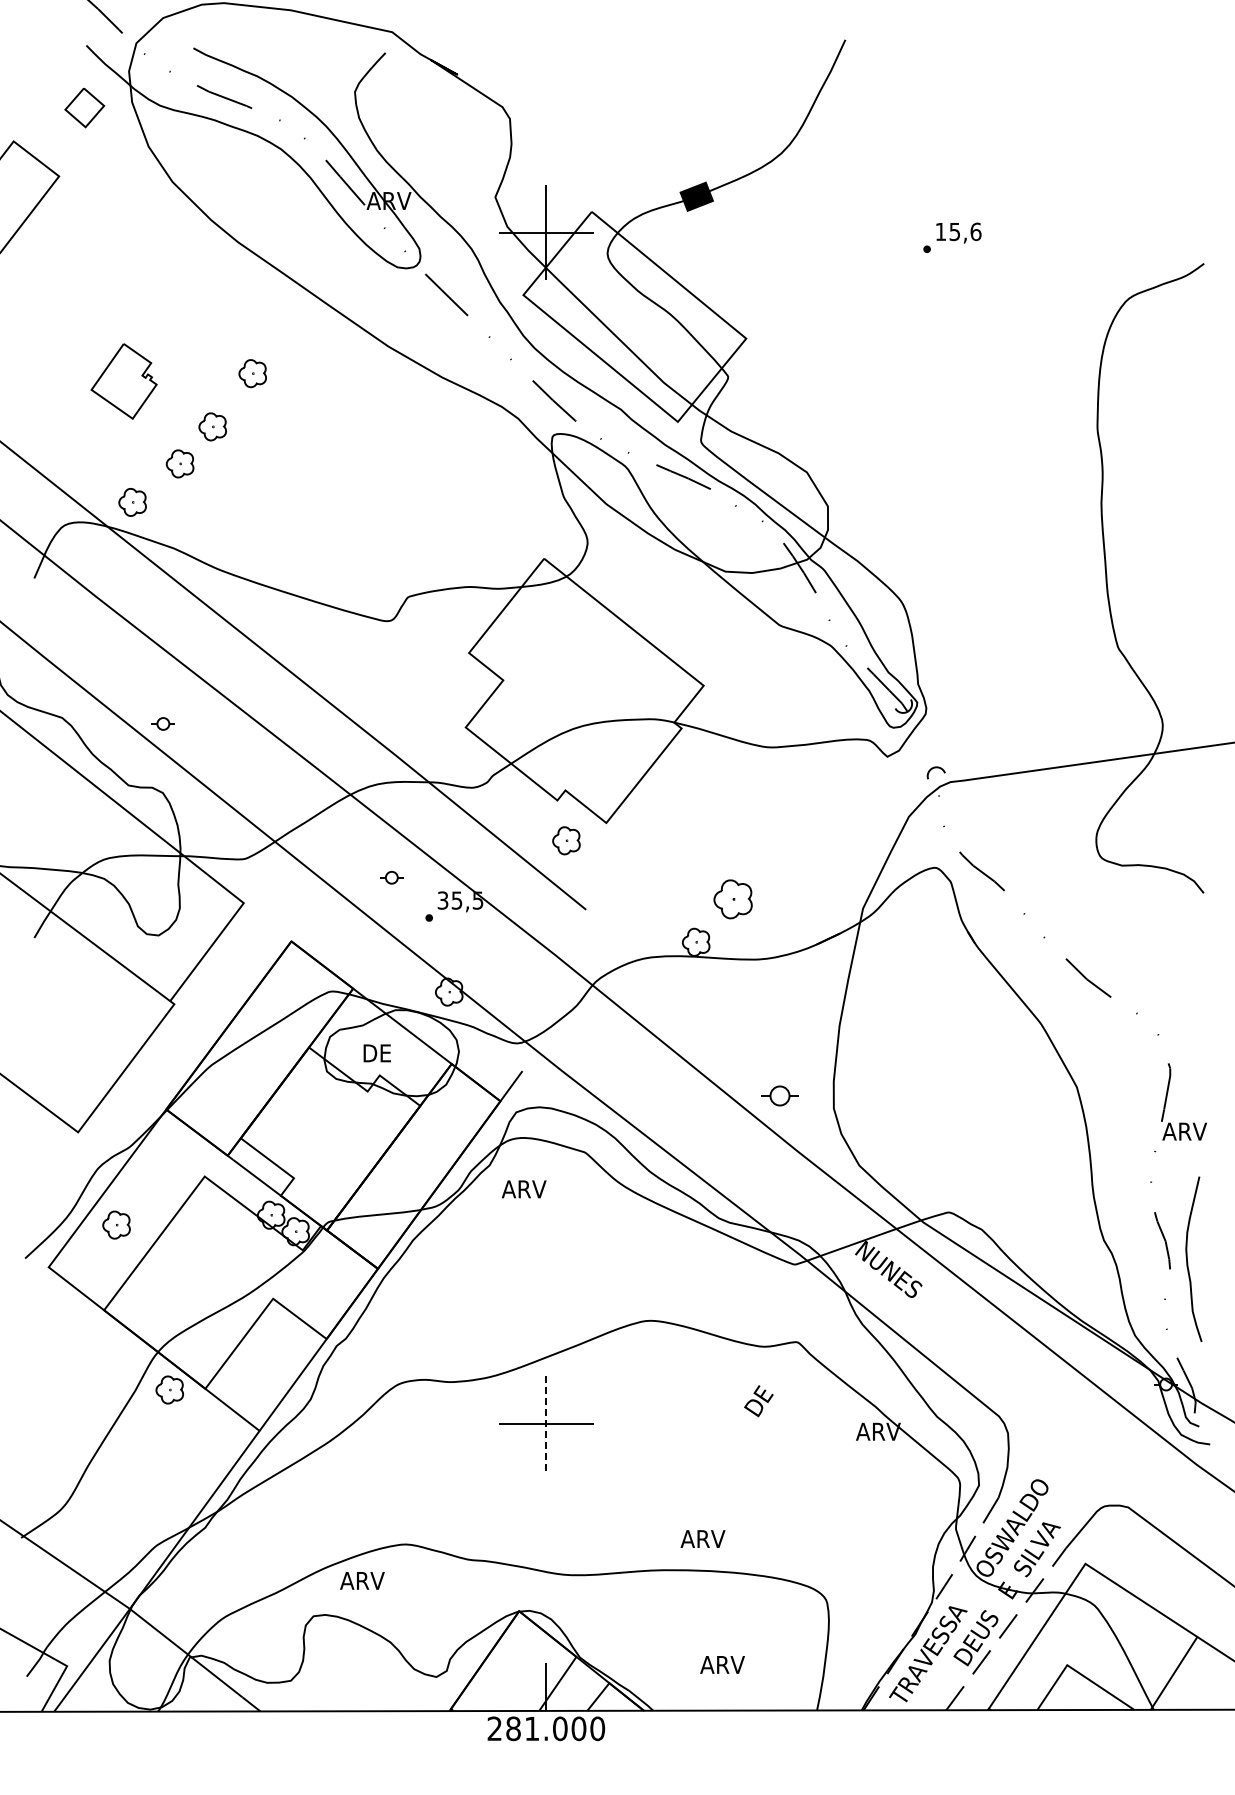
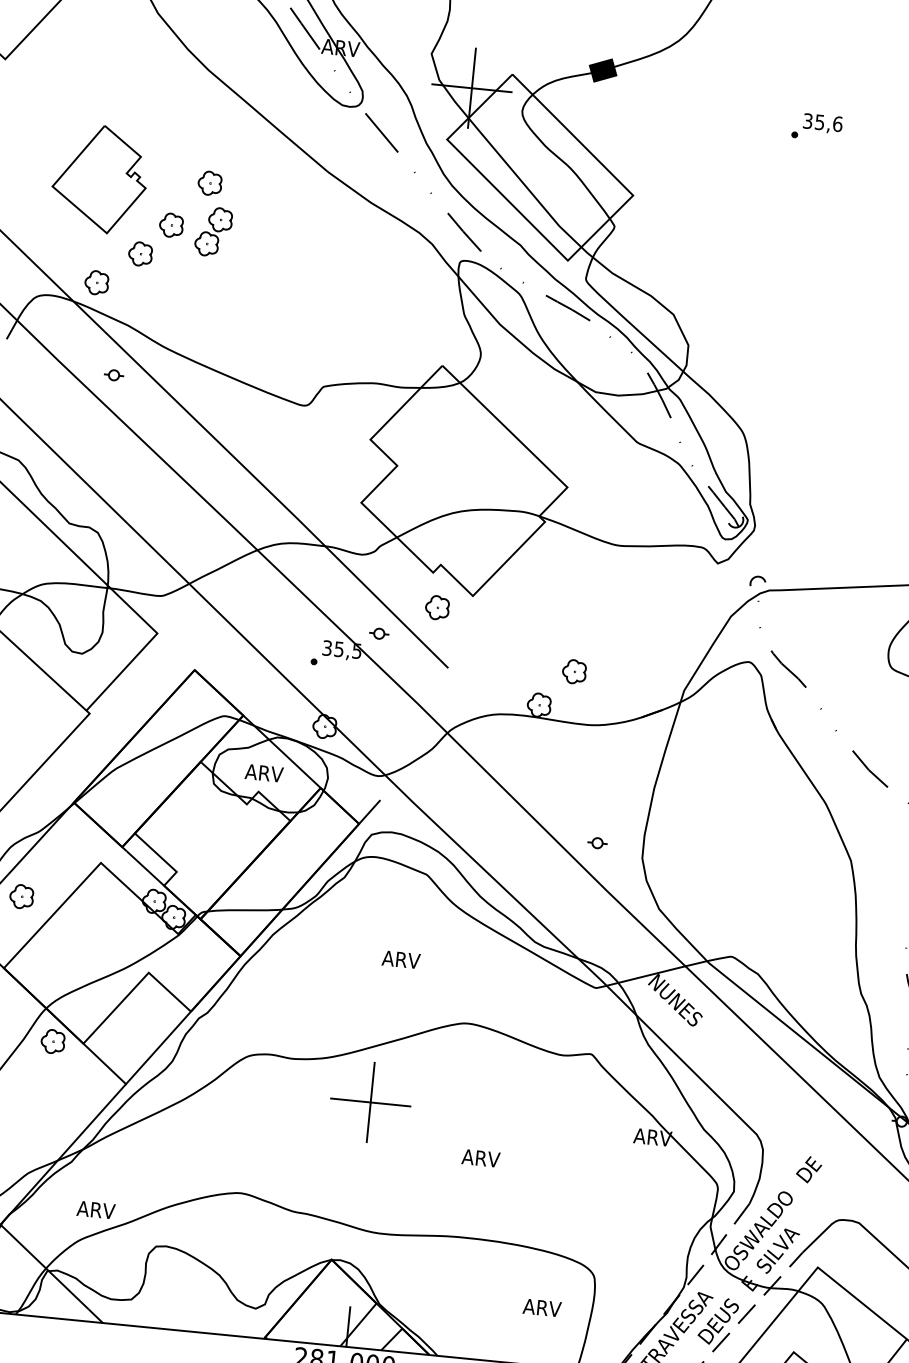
text: (940, 231) -> (807, 120), 15,6 -> 35,6
part: (123, 381) -> (99, 179), size x1.67
part: (262, 429) -> (213, 231), added
part: (162, 723) -> (113, 374), moved
part: (391, 877) -> (379, 633), moved
part: (733, 899) -> (574, 671), size x0.71
text: (384, 1053) -> (264, 773), DE -> ARV
part: (779, 1095) -> (597, 842), size x0.62
text: (523, 1189) -> (400, 959), moved
text: (758, 1401) -> (808, 1169), moved
line: (546, 1423) -> (370, 1102), dashed -> solid
text: (702, 1538) -> (480, 1157), moved
text: (362, 1580) -> (96, 1209), moved
text: (722, 1664) -> (542, 1307), moved

